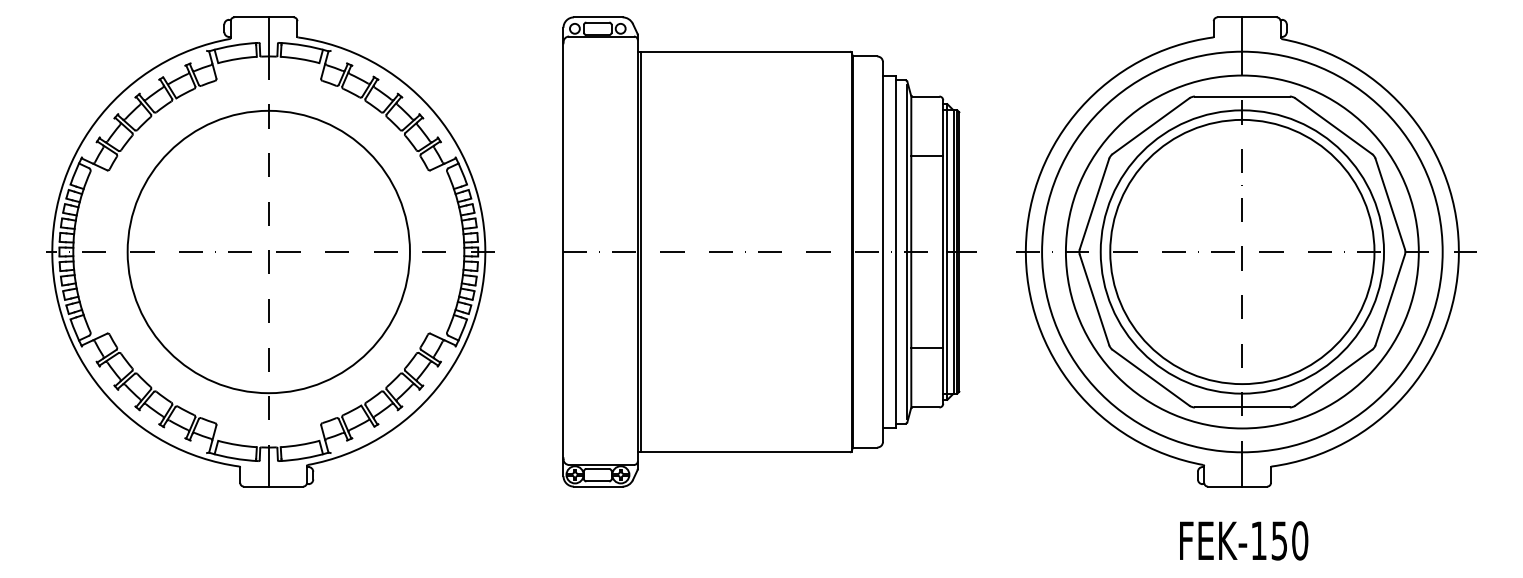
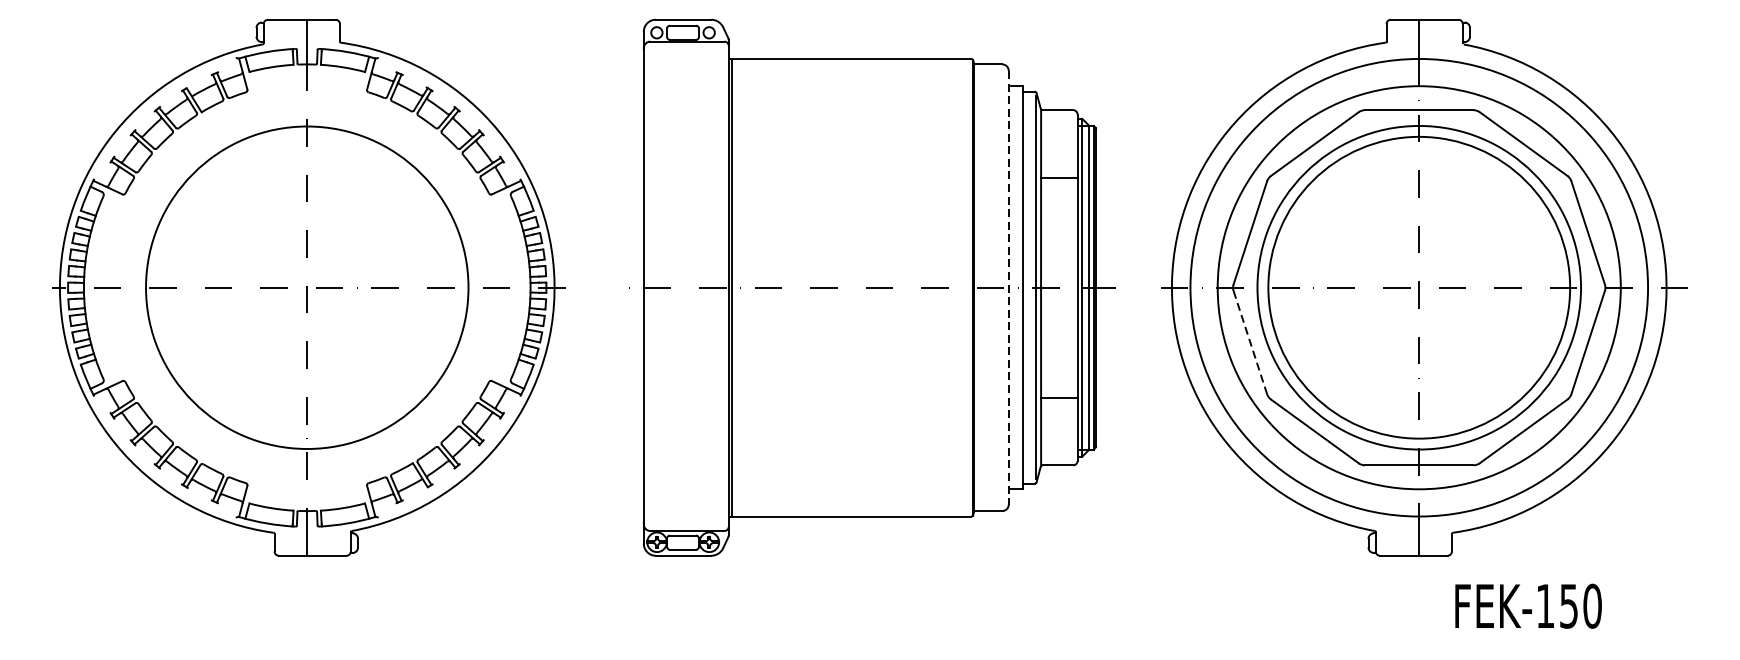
line: (883, 252) -> (1009, 288), solid -> dashed
line: (1094, 300) -> (1250, 343), solid -> dashed
text: (1244, 540) -> (1529, 605), moved

